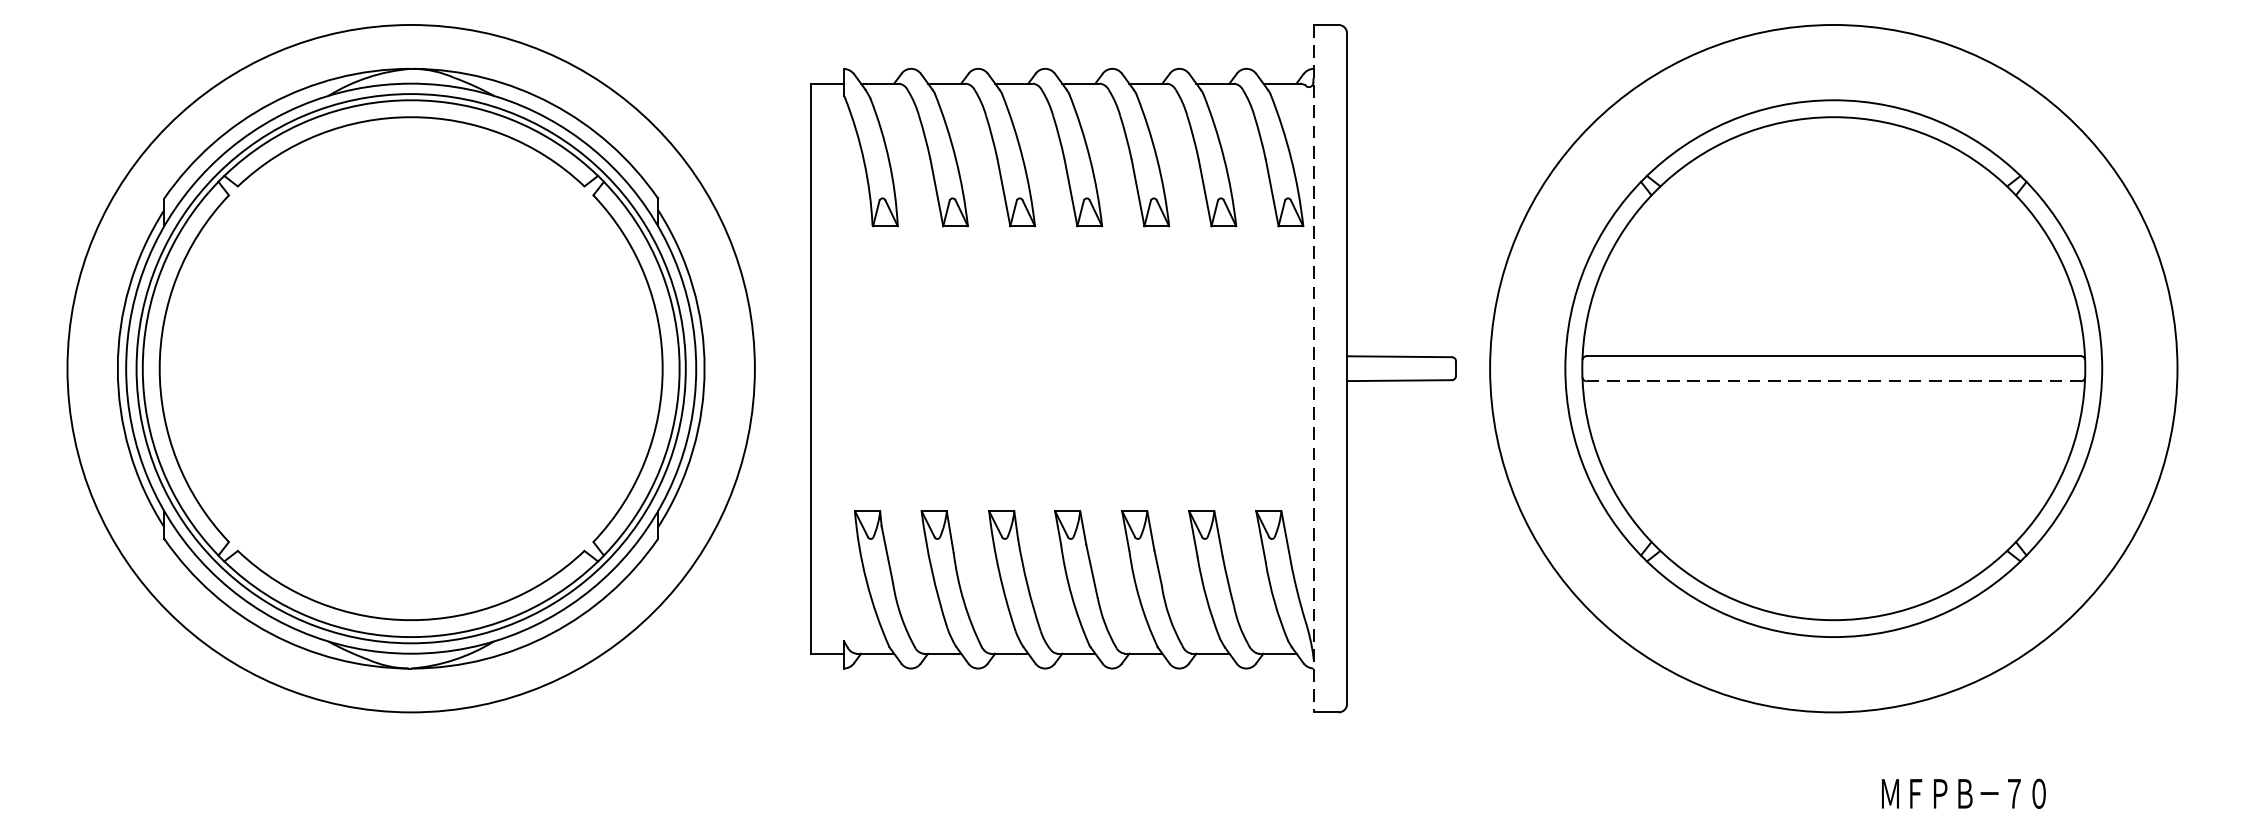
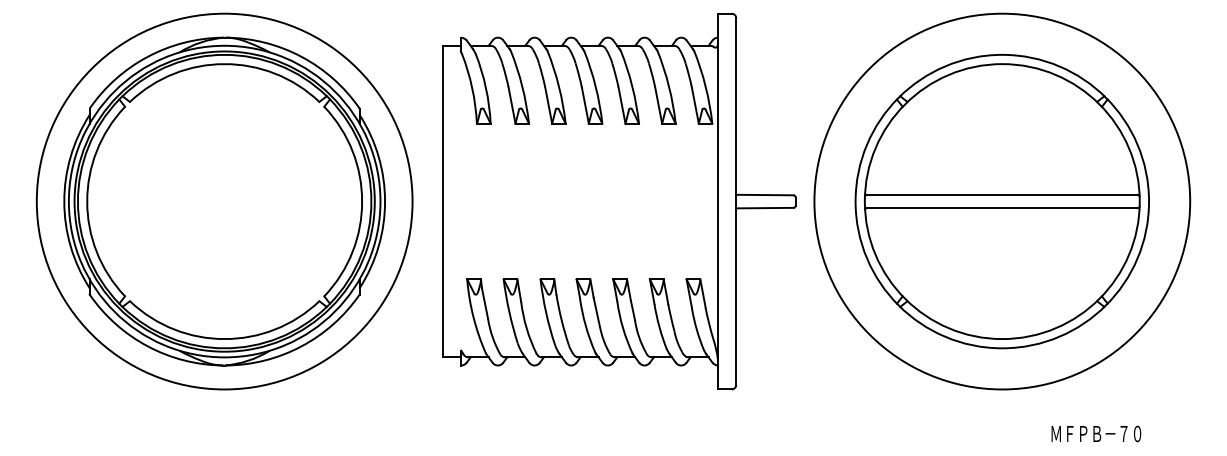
line: (1312, 368) -> (717, 201), dashed -> solid
line: (1834, 381) -> (1002, 208), dashed -> solid
text: (1964, 792) -> (1096, 433), moved

